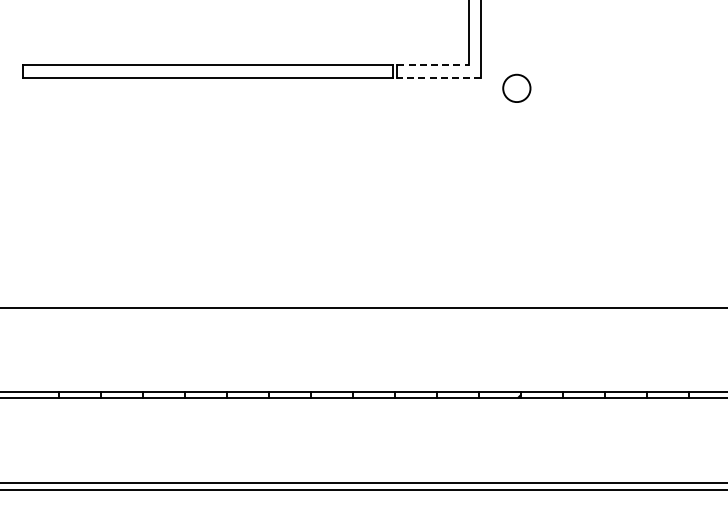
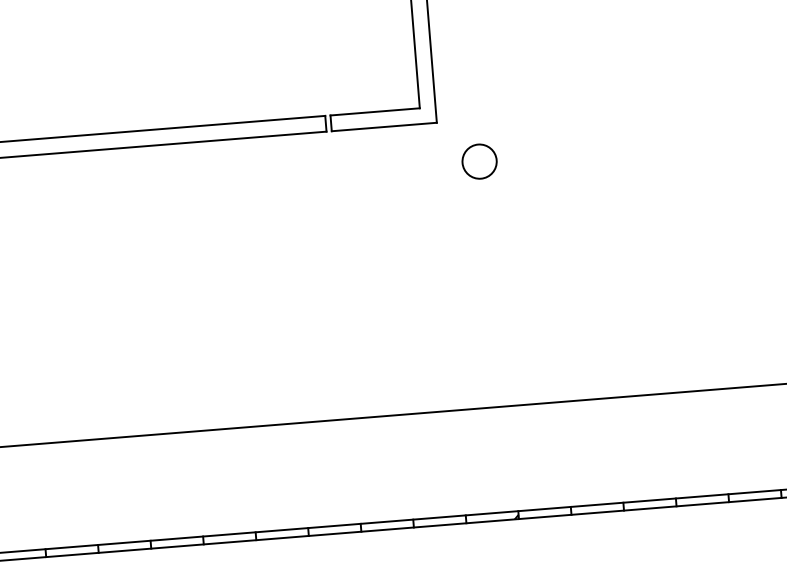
line: (433, 65) -> (375, 112), dashed -> solid
line: (438, 77) -> (383, 126), dashed -> solid
circle: (516, 87) -> (479, 160), moved

